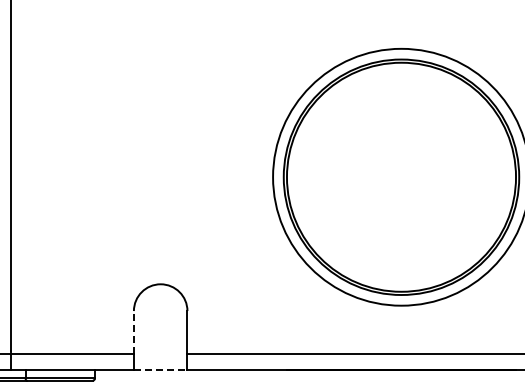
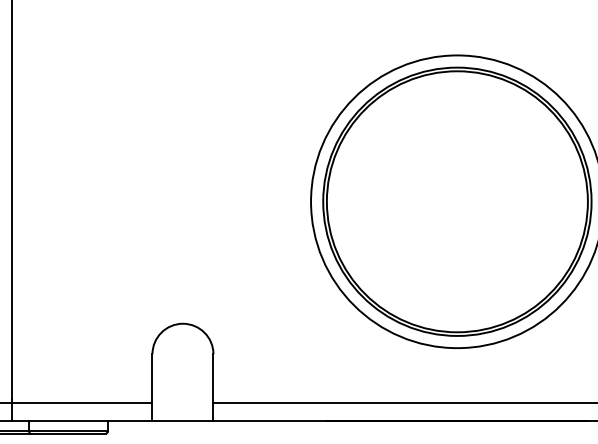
line: (133, 331) -> (151, 377), dashed -> solid
line: (160, 369) -> (182, 420), dashed -> solid

